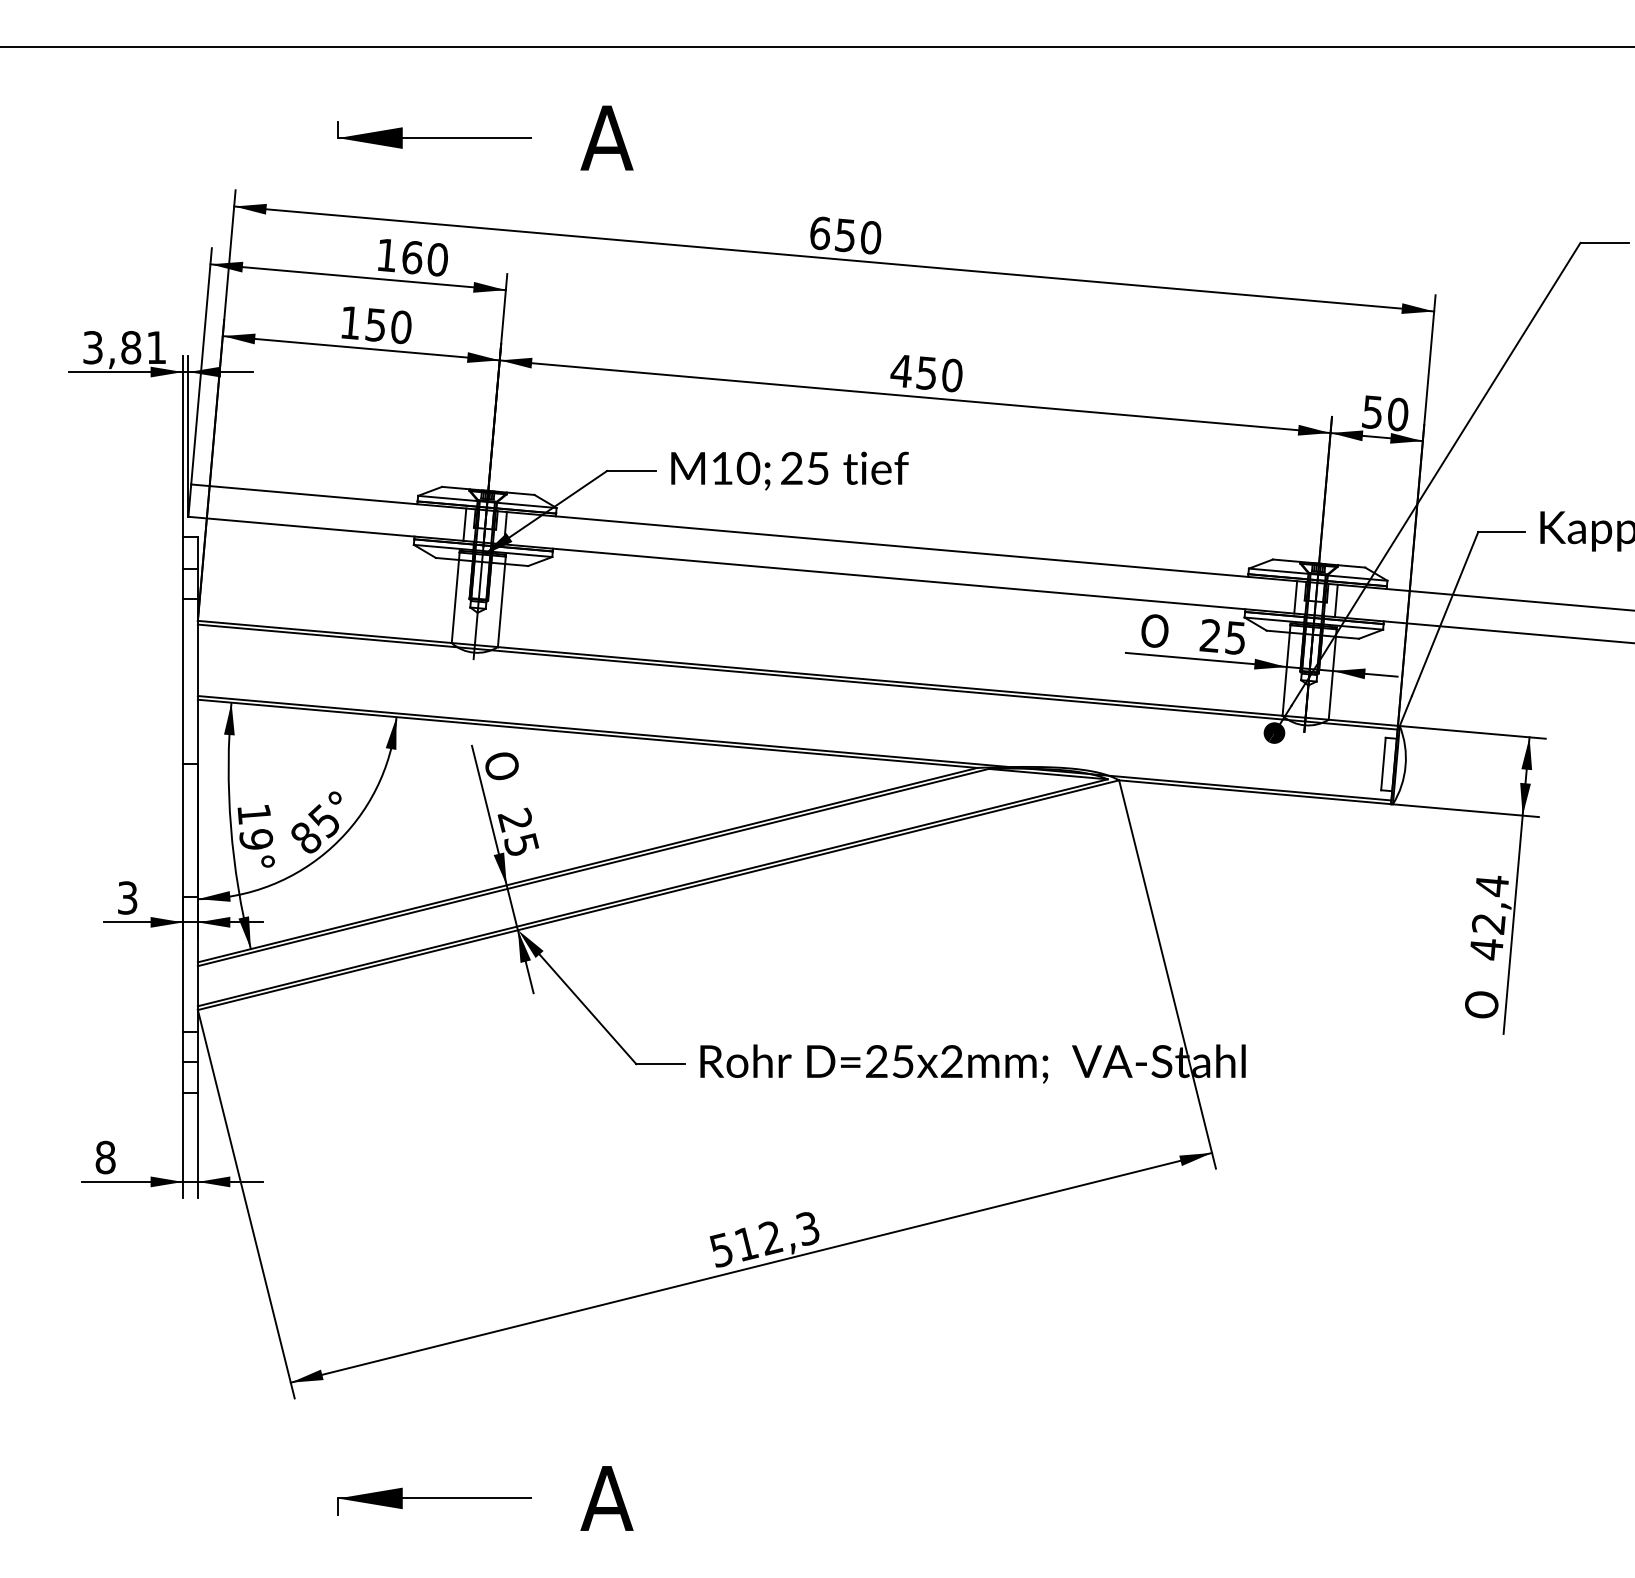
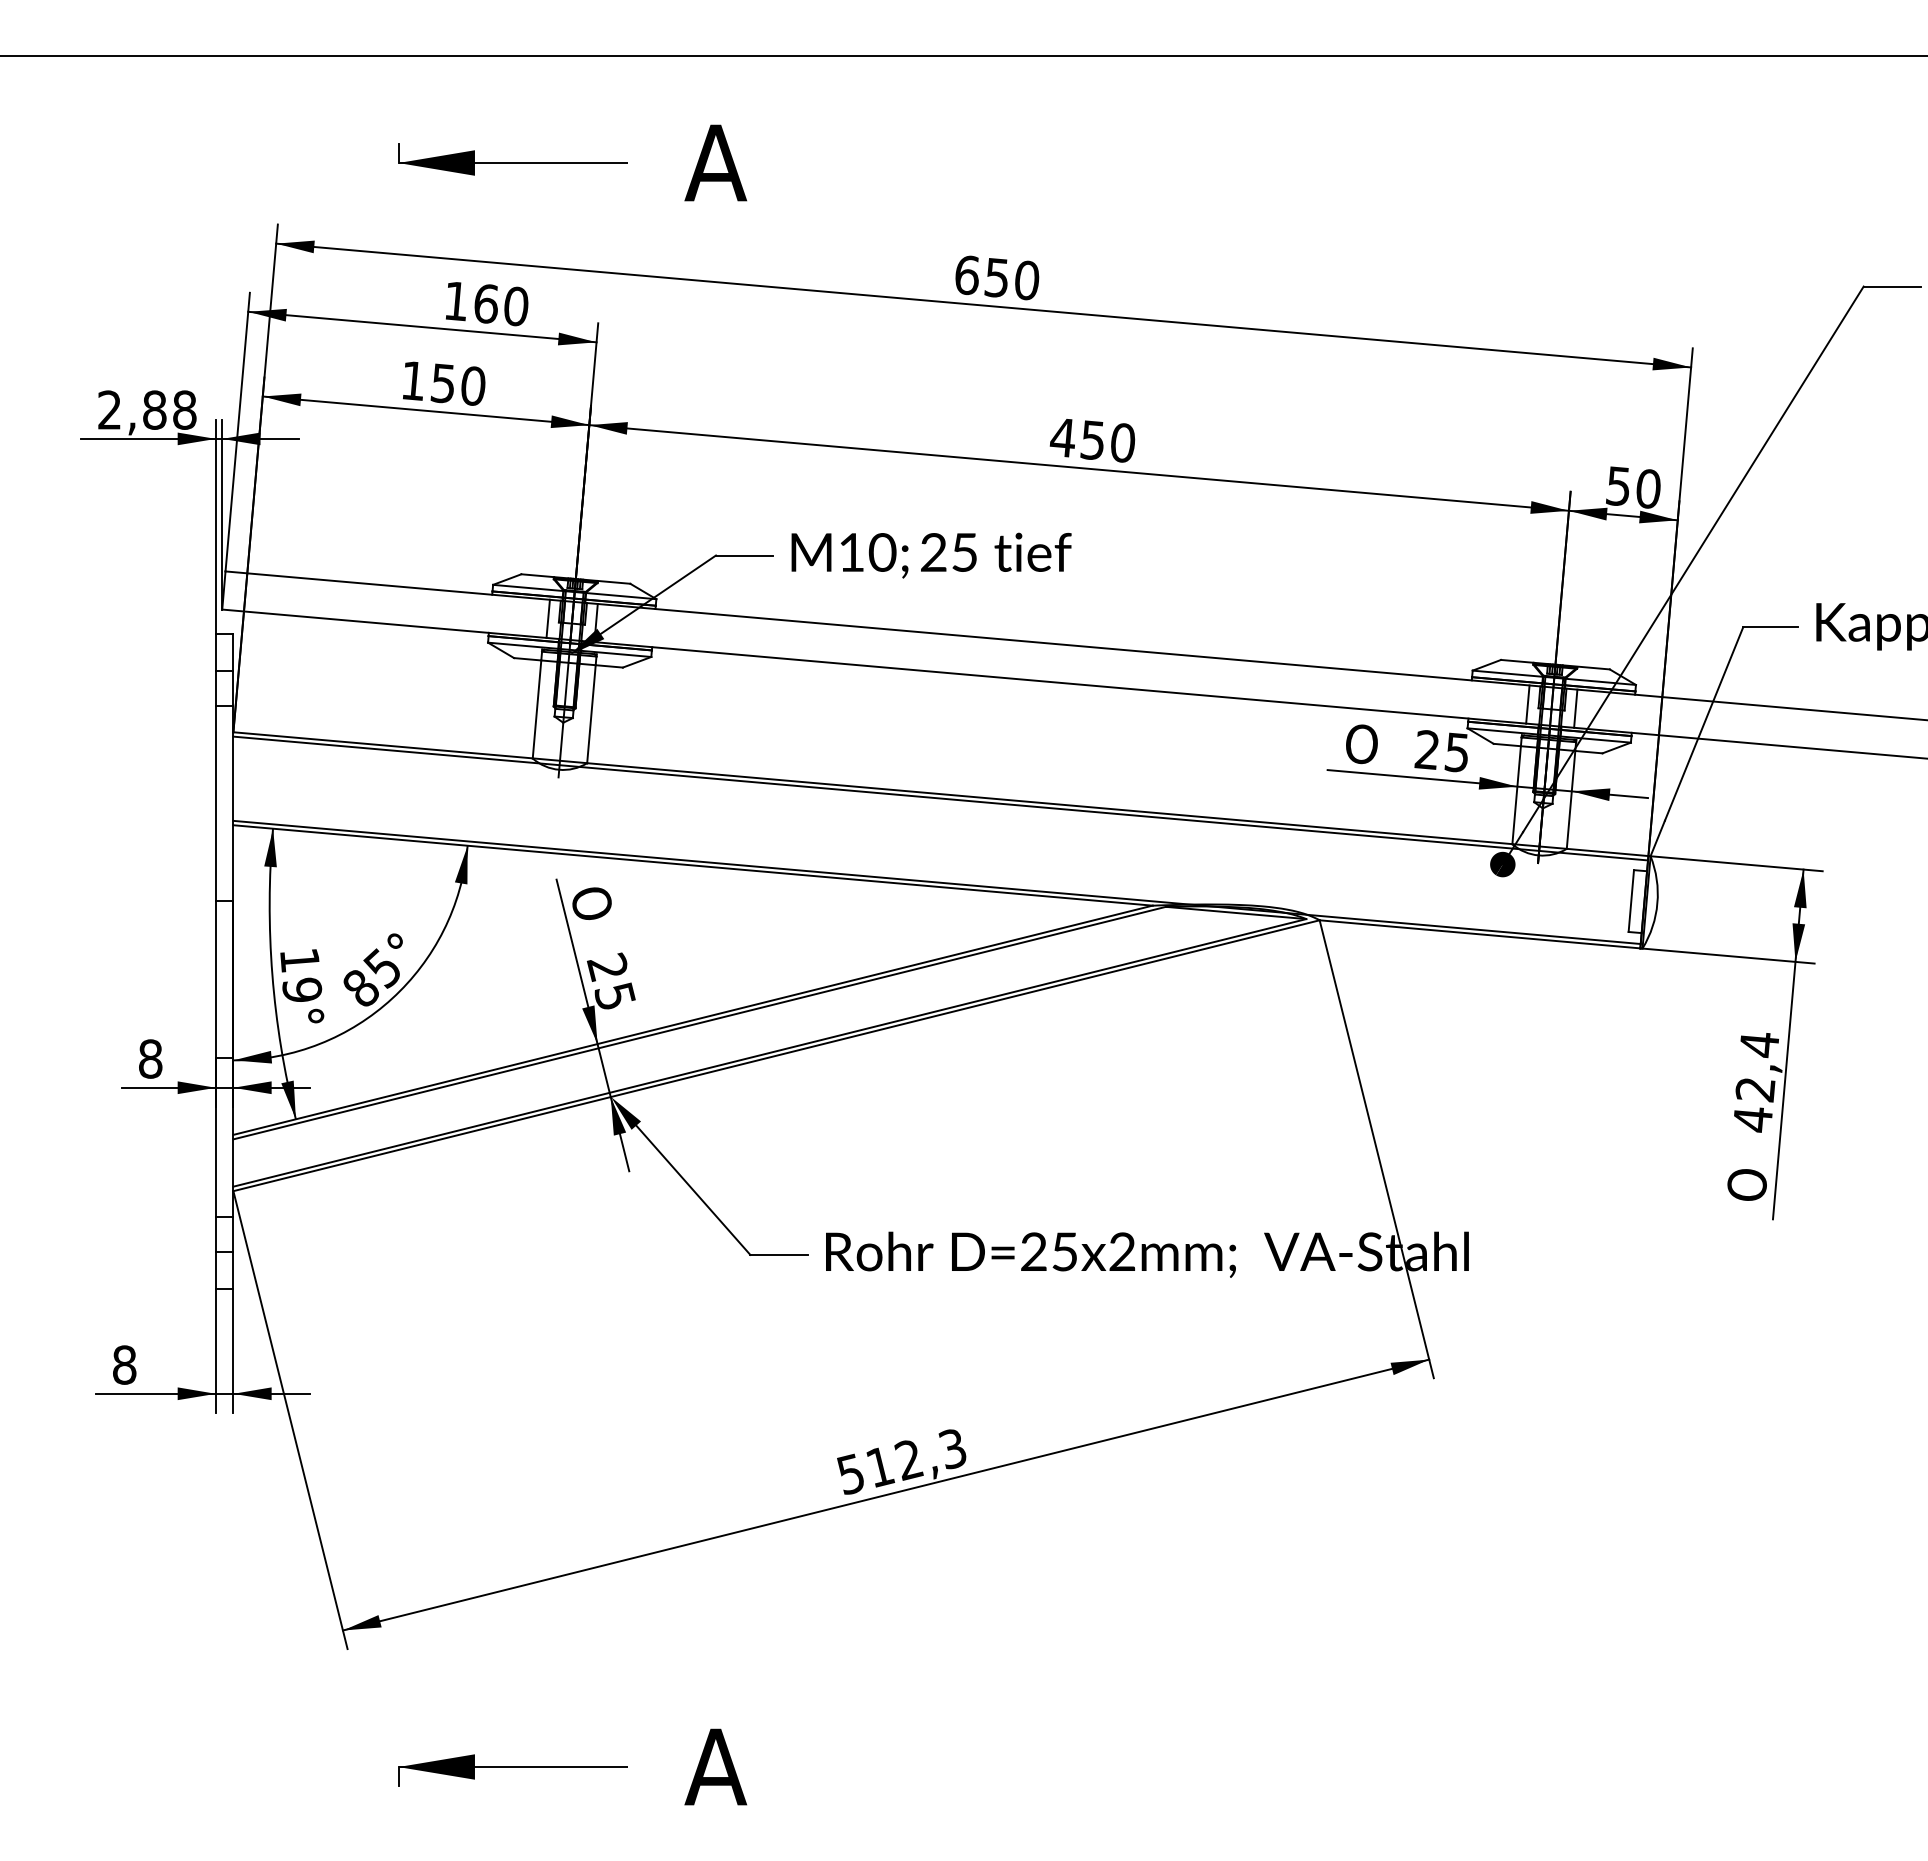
text: (125, 347) -> (147, 409), 3,81 -> 2,88
text: (127, 897) -> (150, 1058), 3 -> 8

